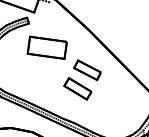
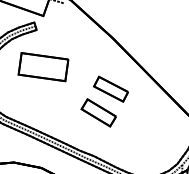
part: (46, 47) -> (42, 66), moved

